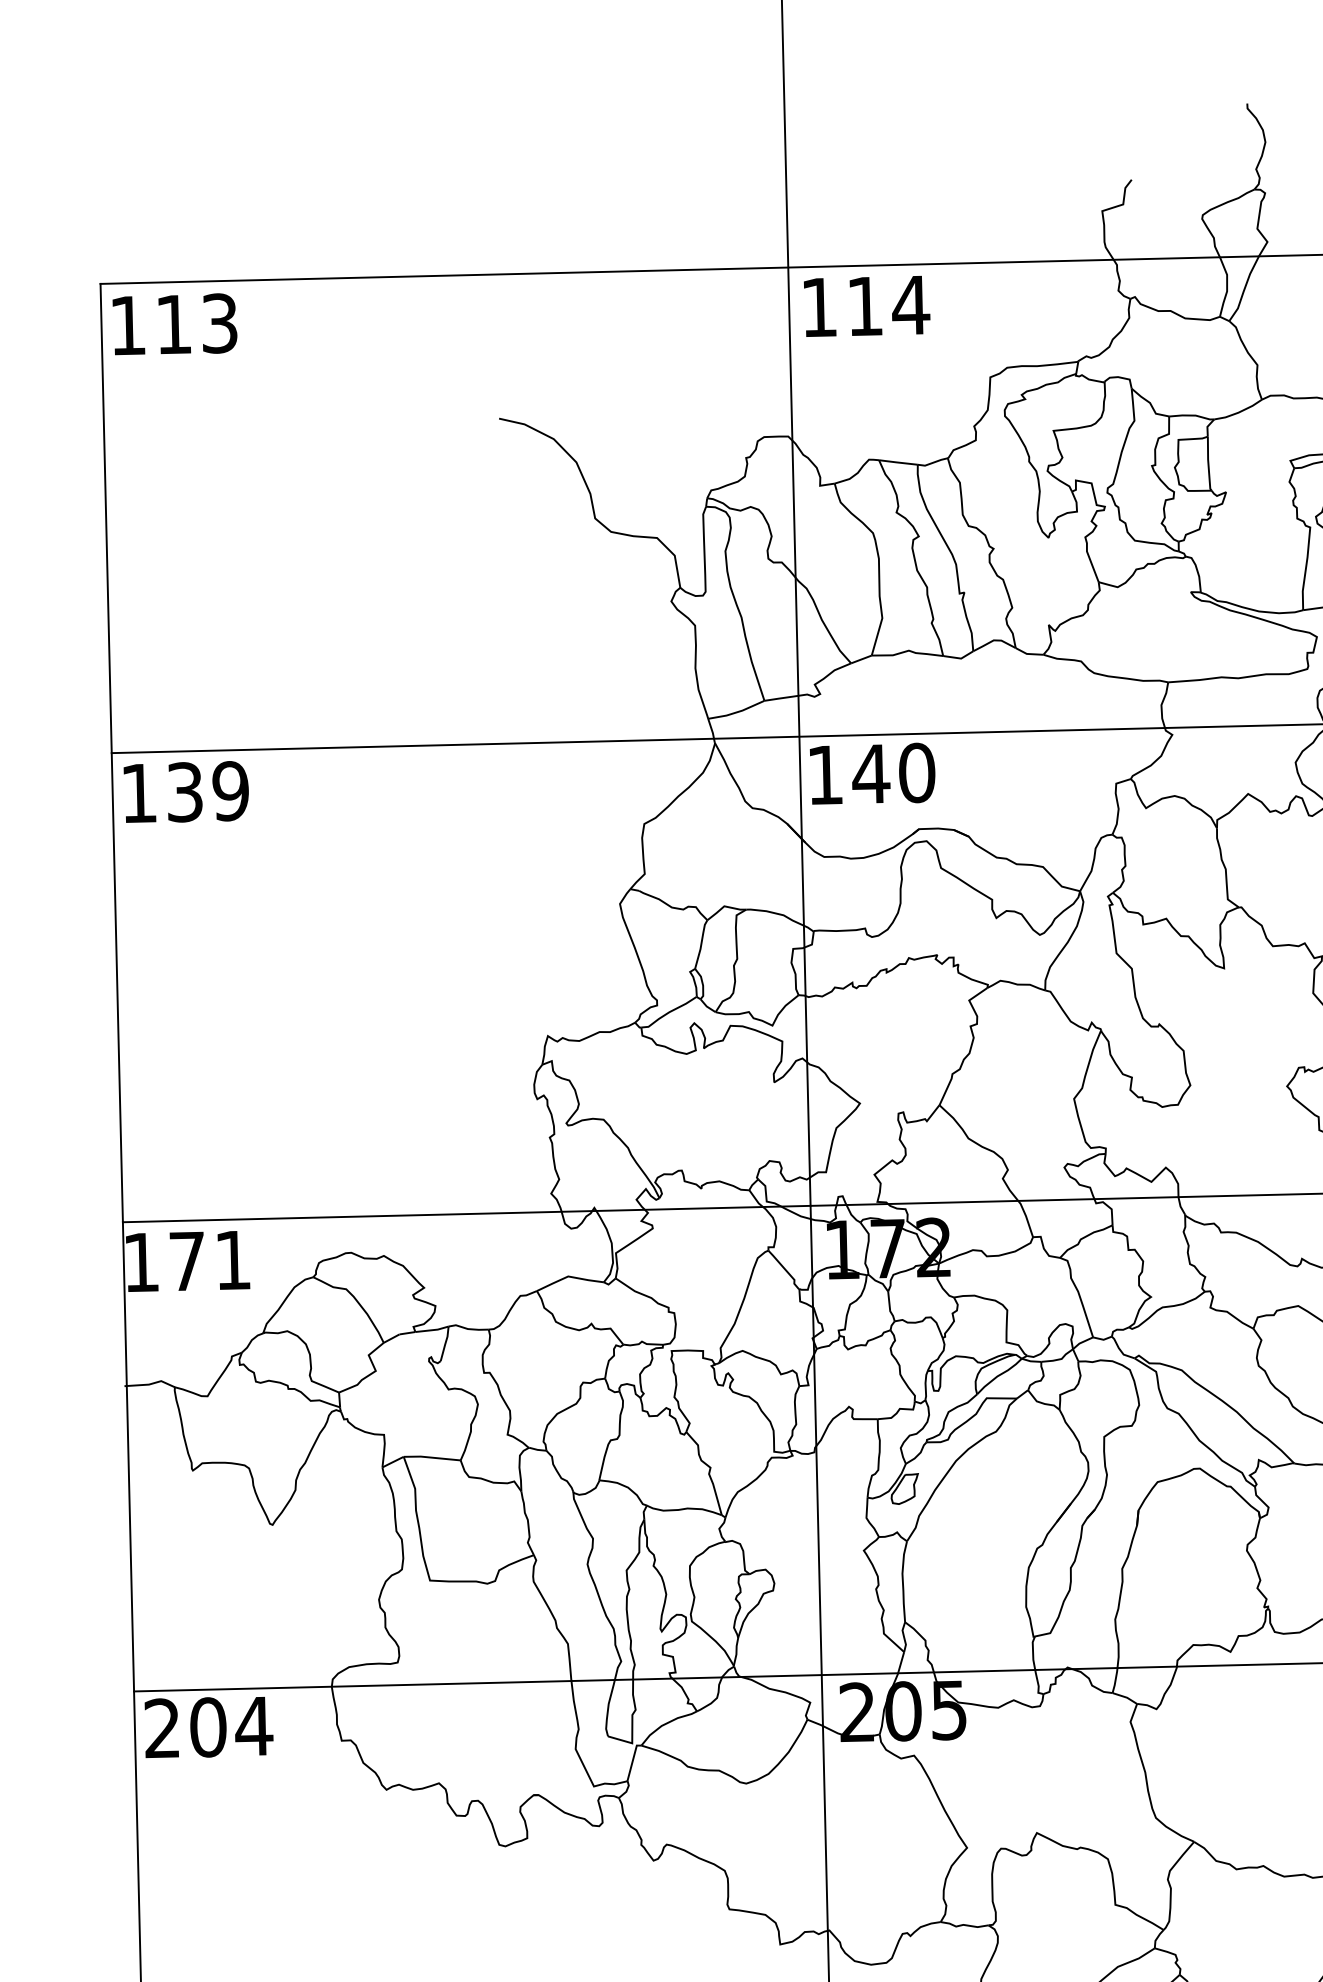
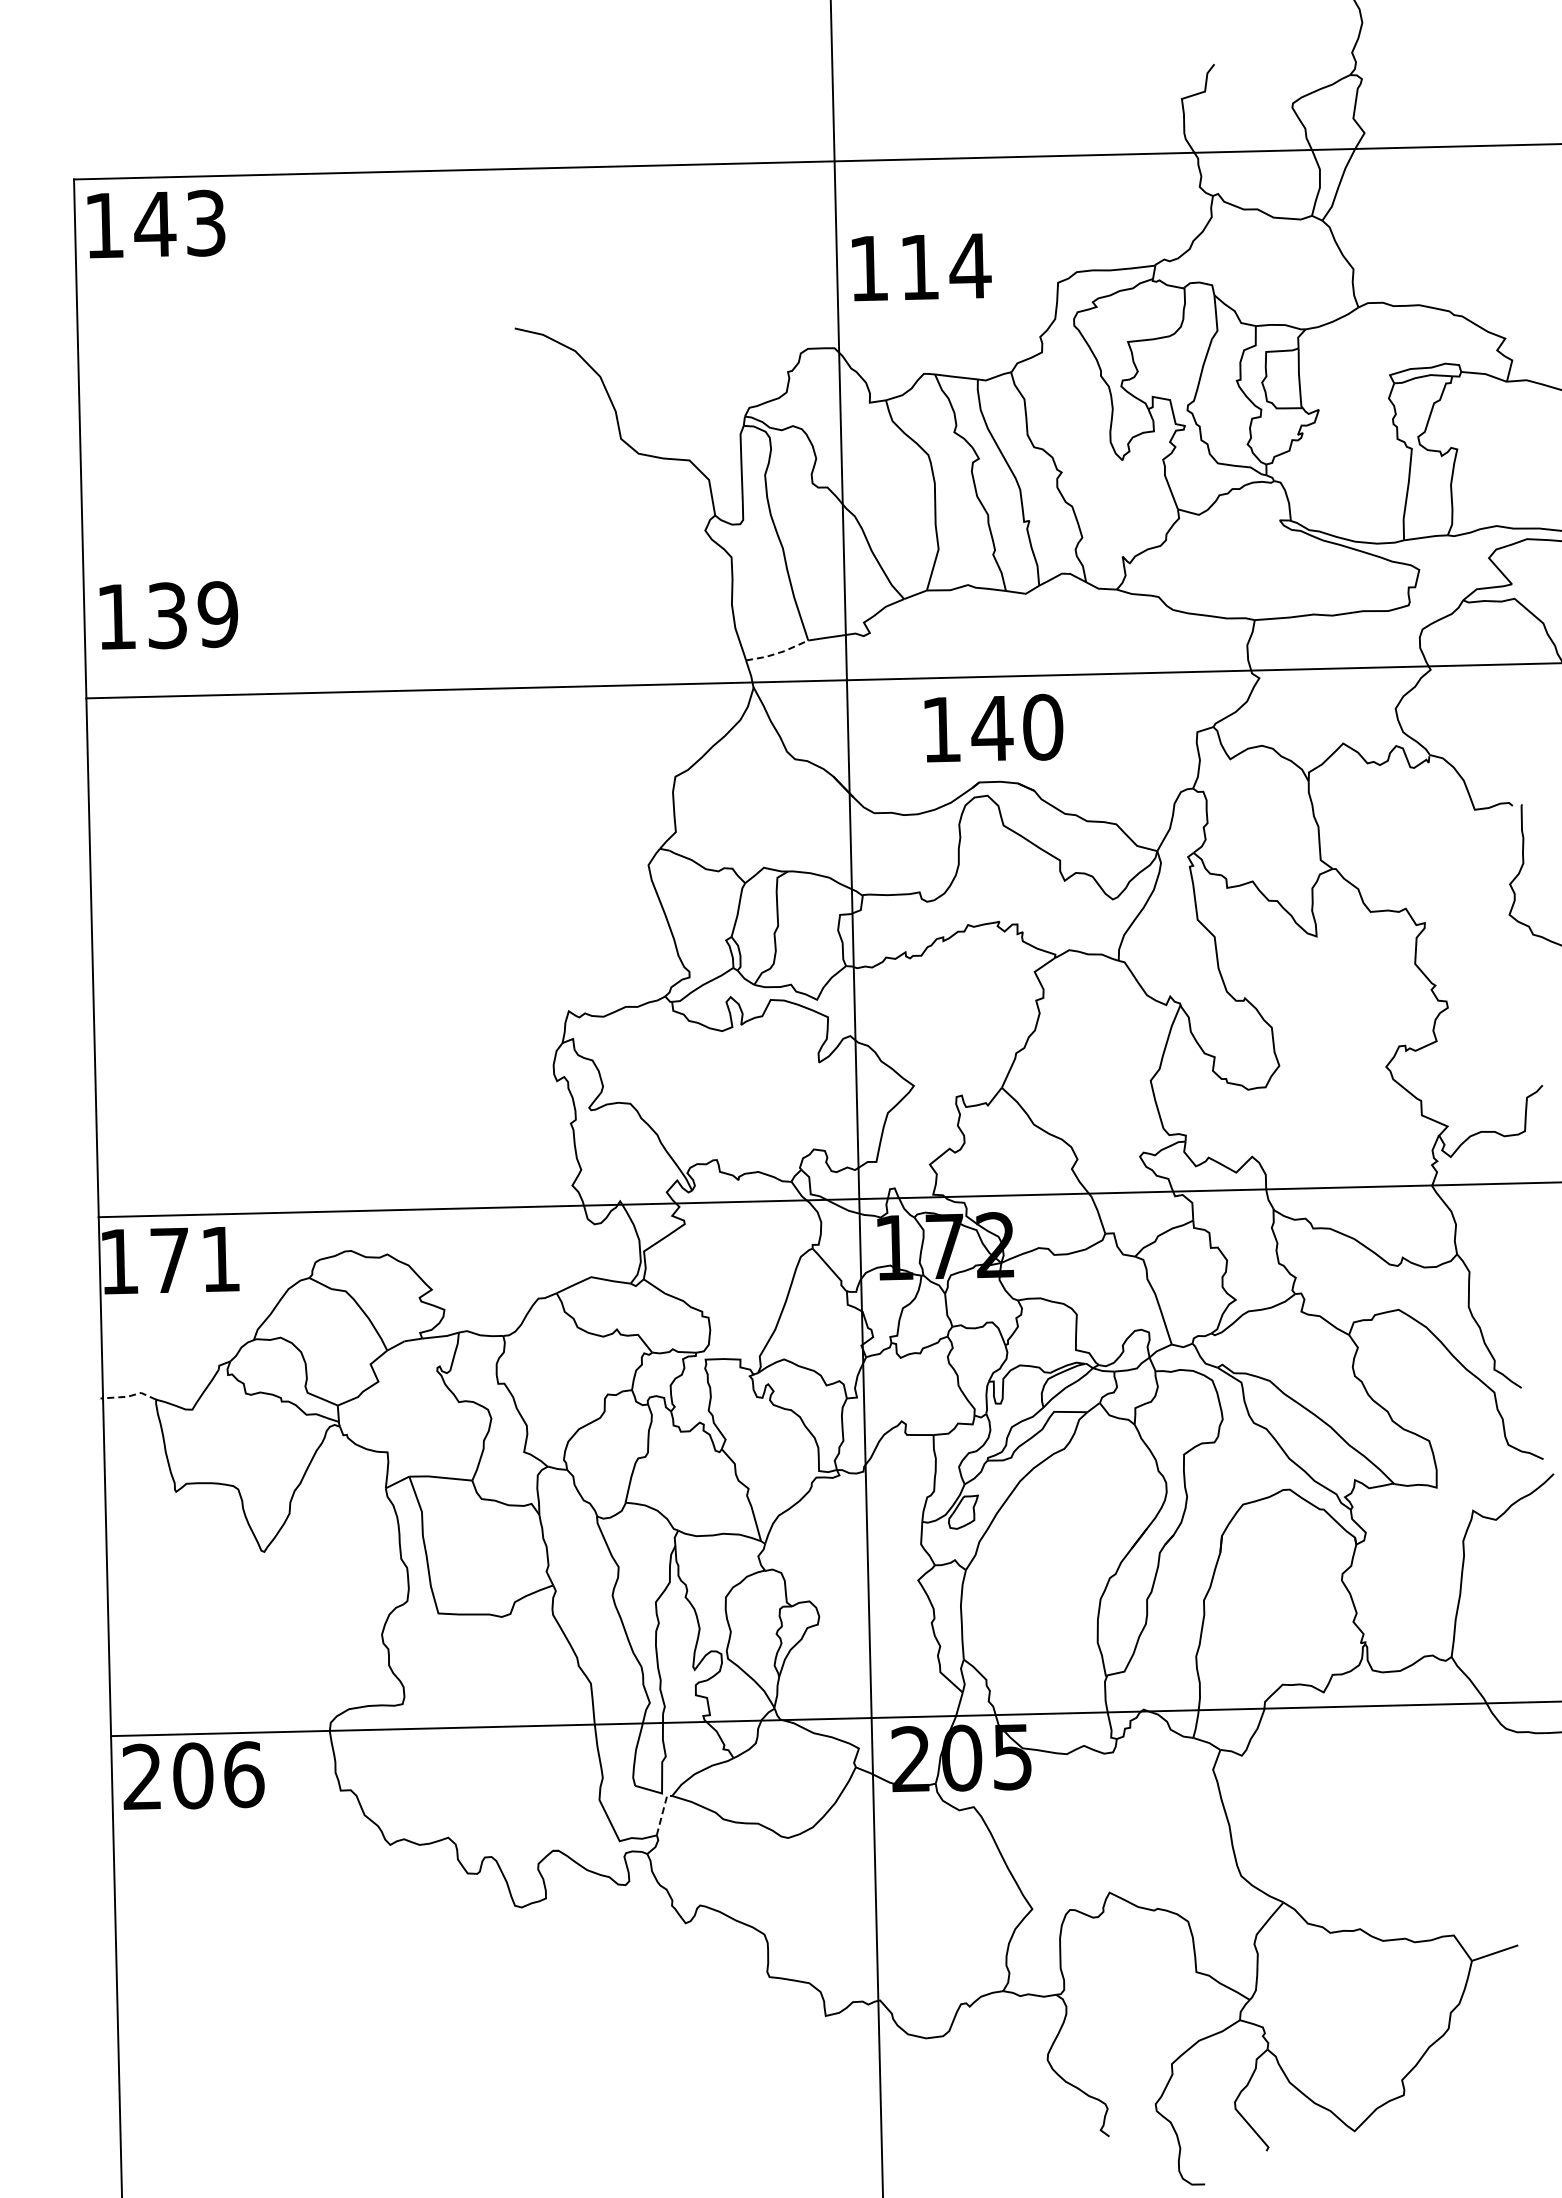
text: (866, 306) -> (921, 267), moved
text: (174, 323) -> (155, 223), 113 -> 143
line: (737, 712) -> (778, 653), solid -> dashed
text: (872, 774) -> (993, 728), moved
text: (185, 792) -> (168, 615), moved
line: (150, 1384) -> (129, 1396), solid -> dashed
text: (253, 1726) -> (243, 1774), 204 -> 206
line: (632, 1761) -> (662, 1813), solid -> dashed

